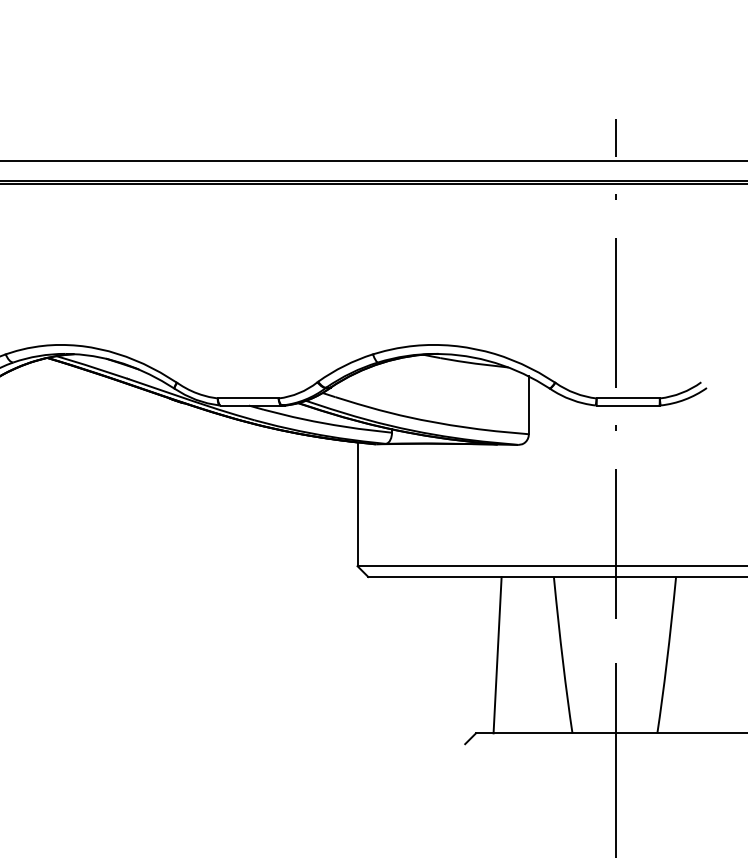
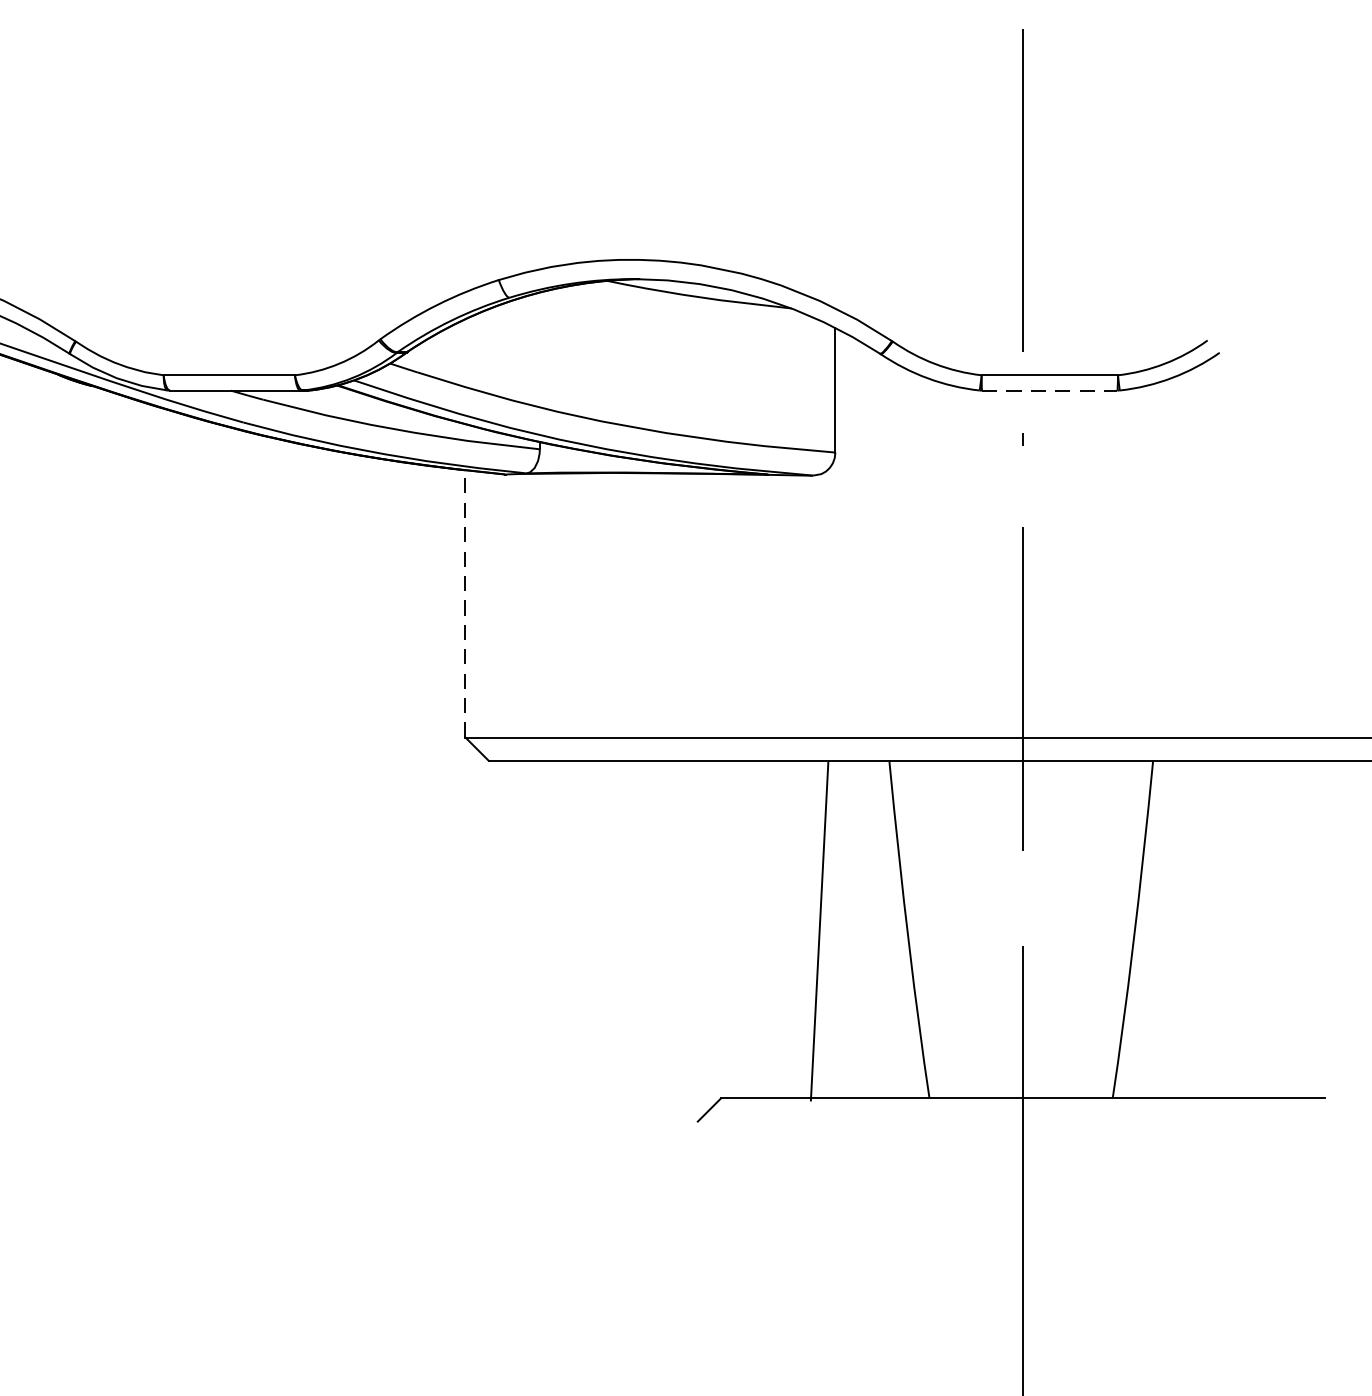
line: (628, 405) -> (1050, 390), solid -> dashed
line: (357, 504) -> (465, 604), solid -> dashed
line: (497, 655) -> (819, 932), moved

